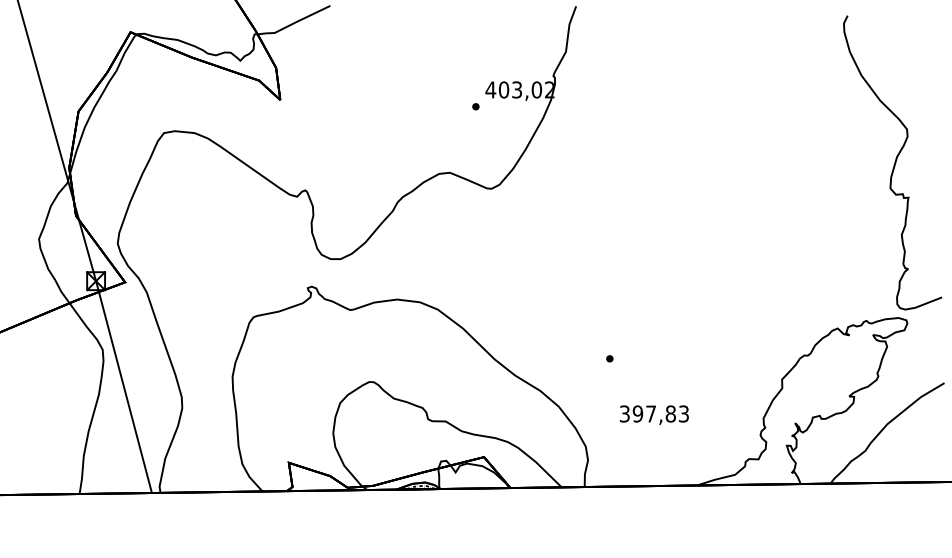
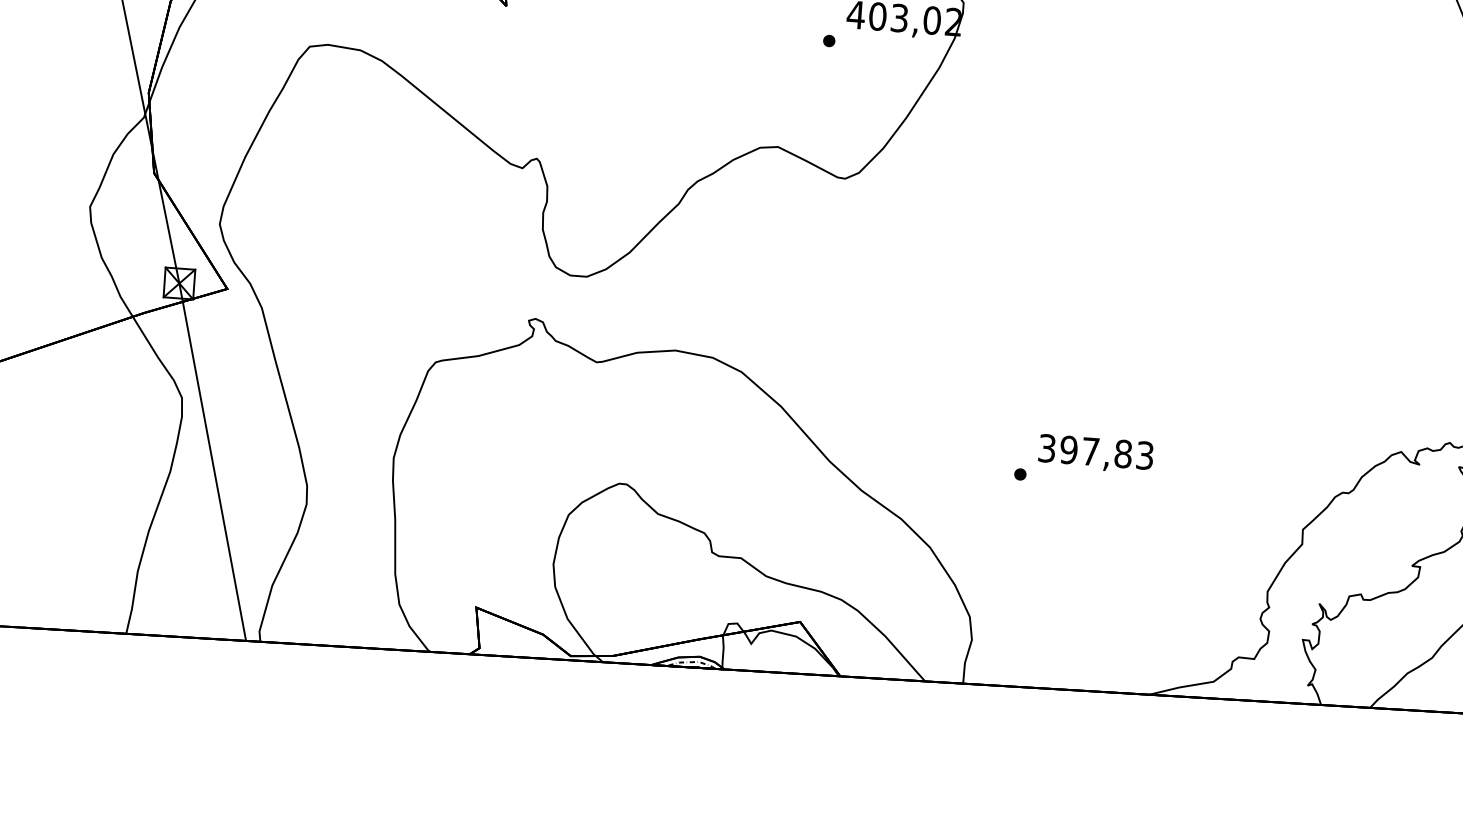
text: (654, 414) -> (1096, 452), moved

